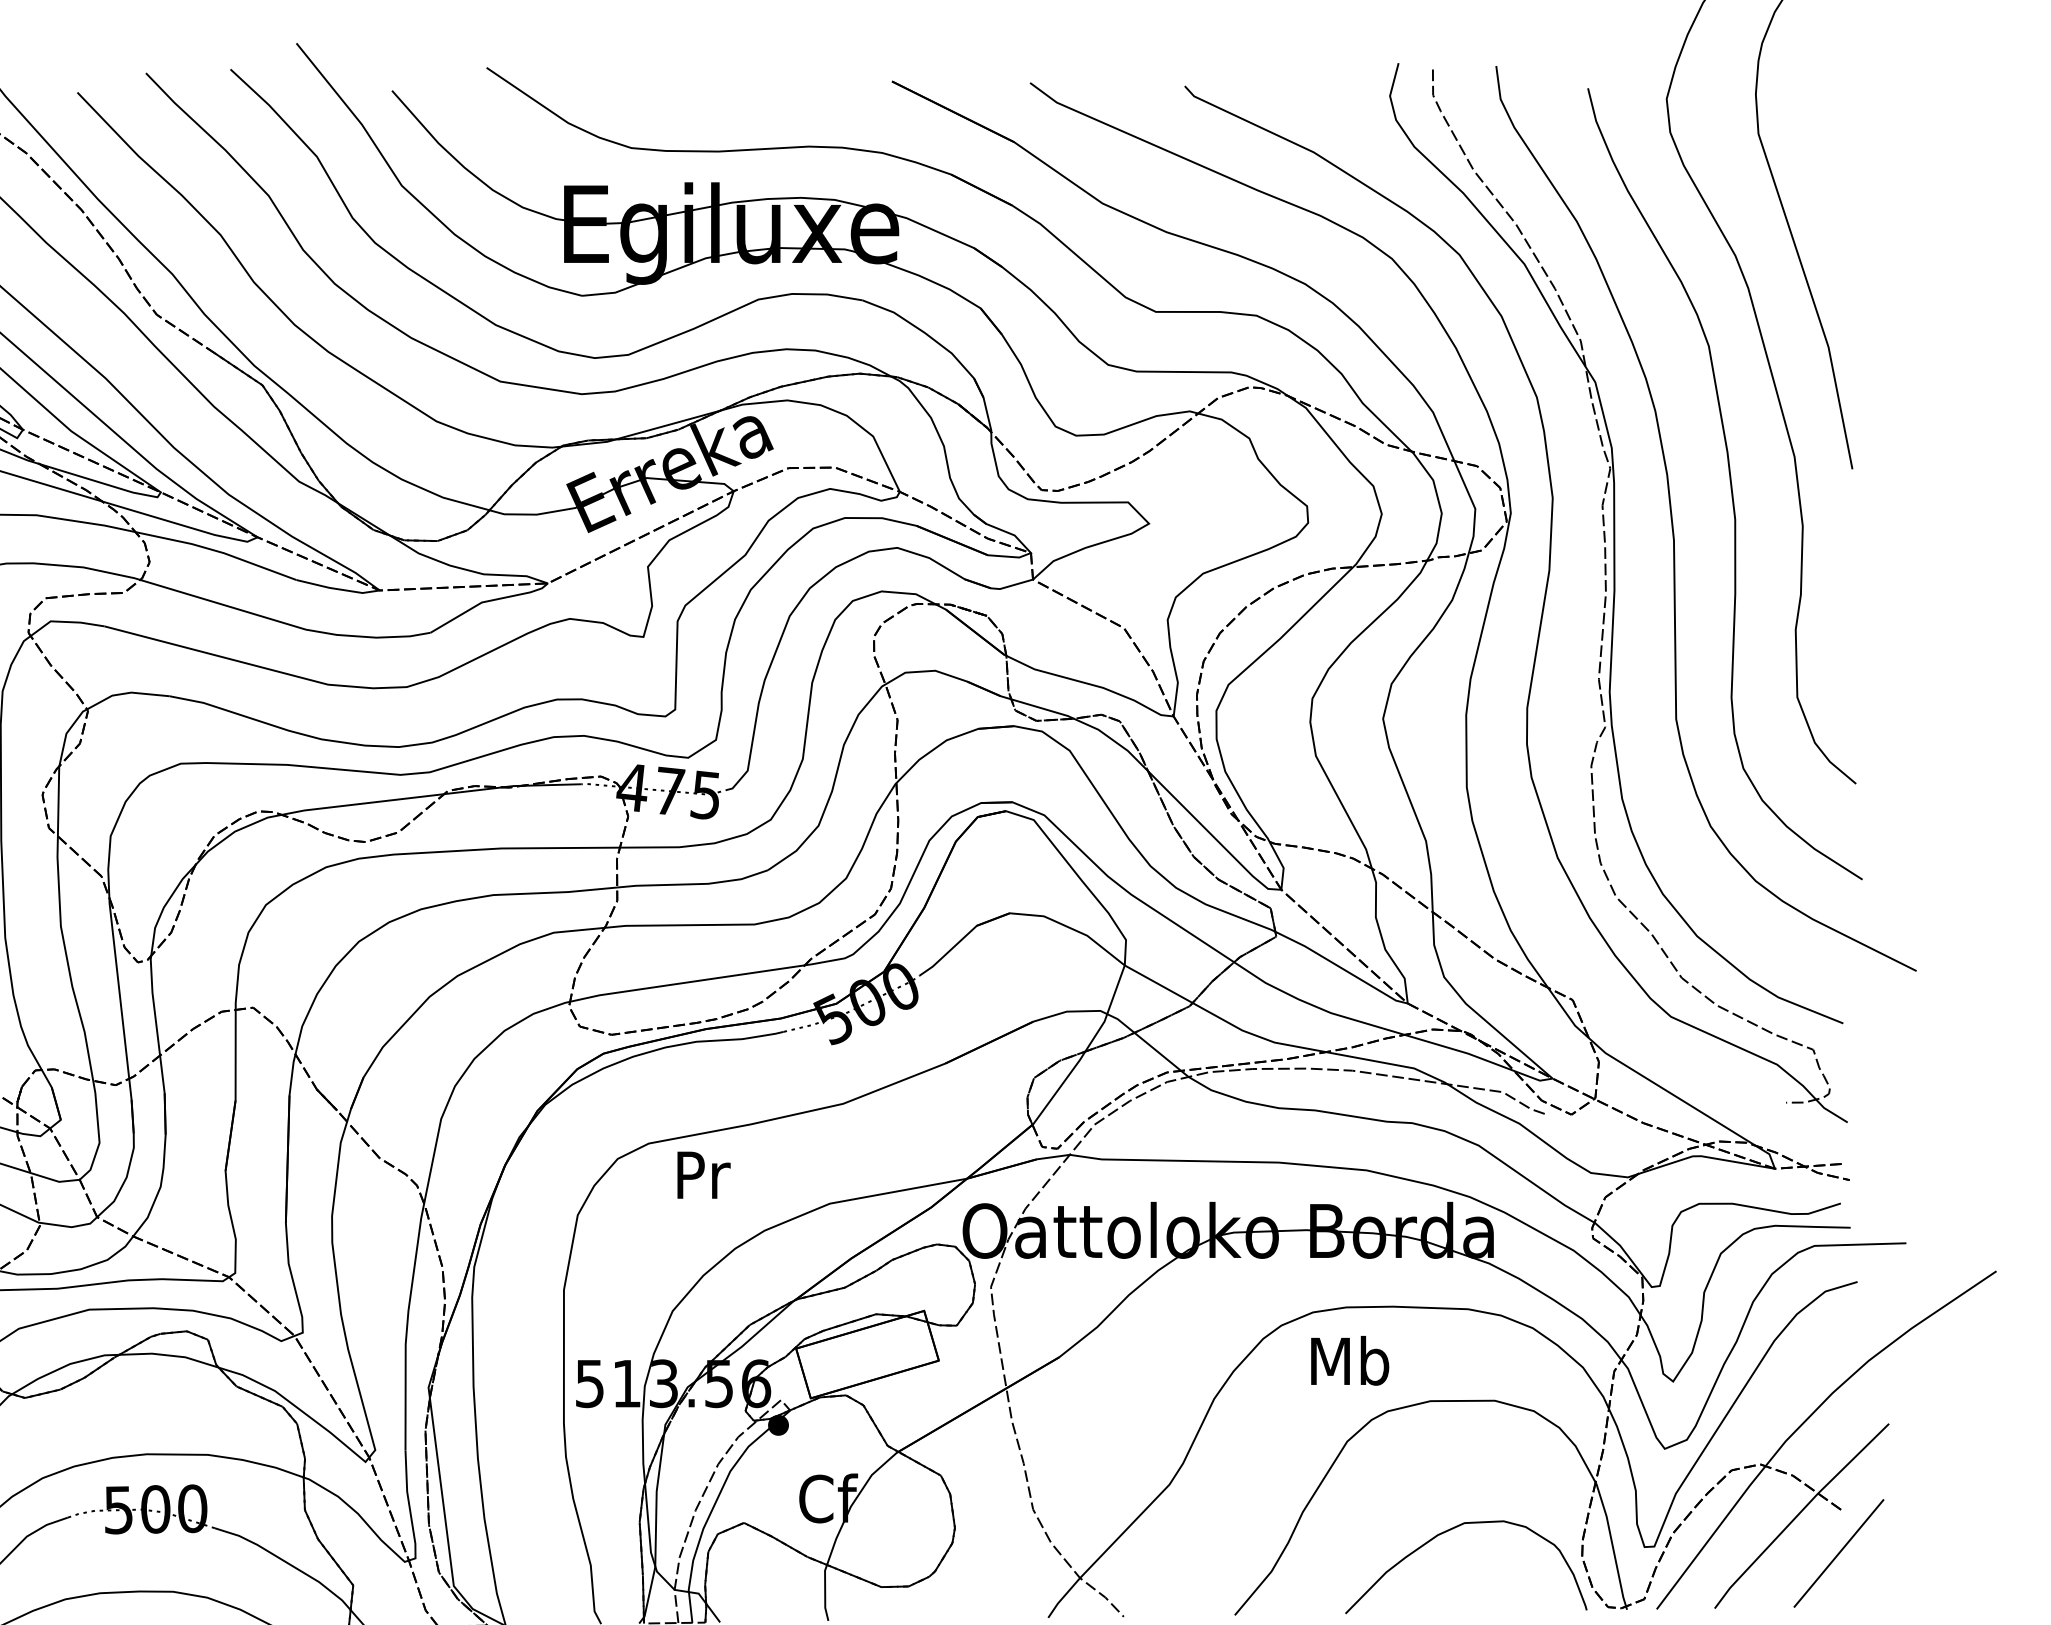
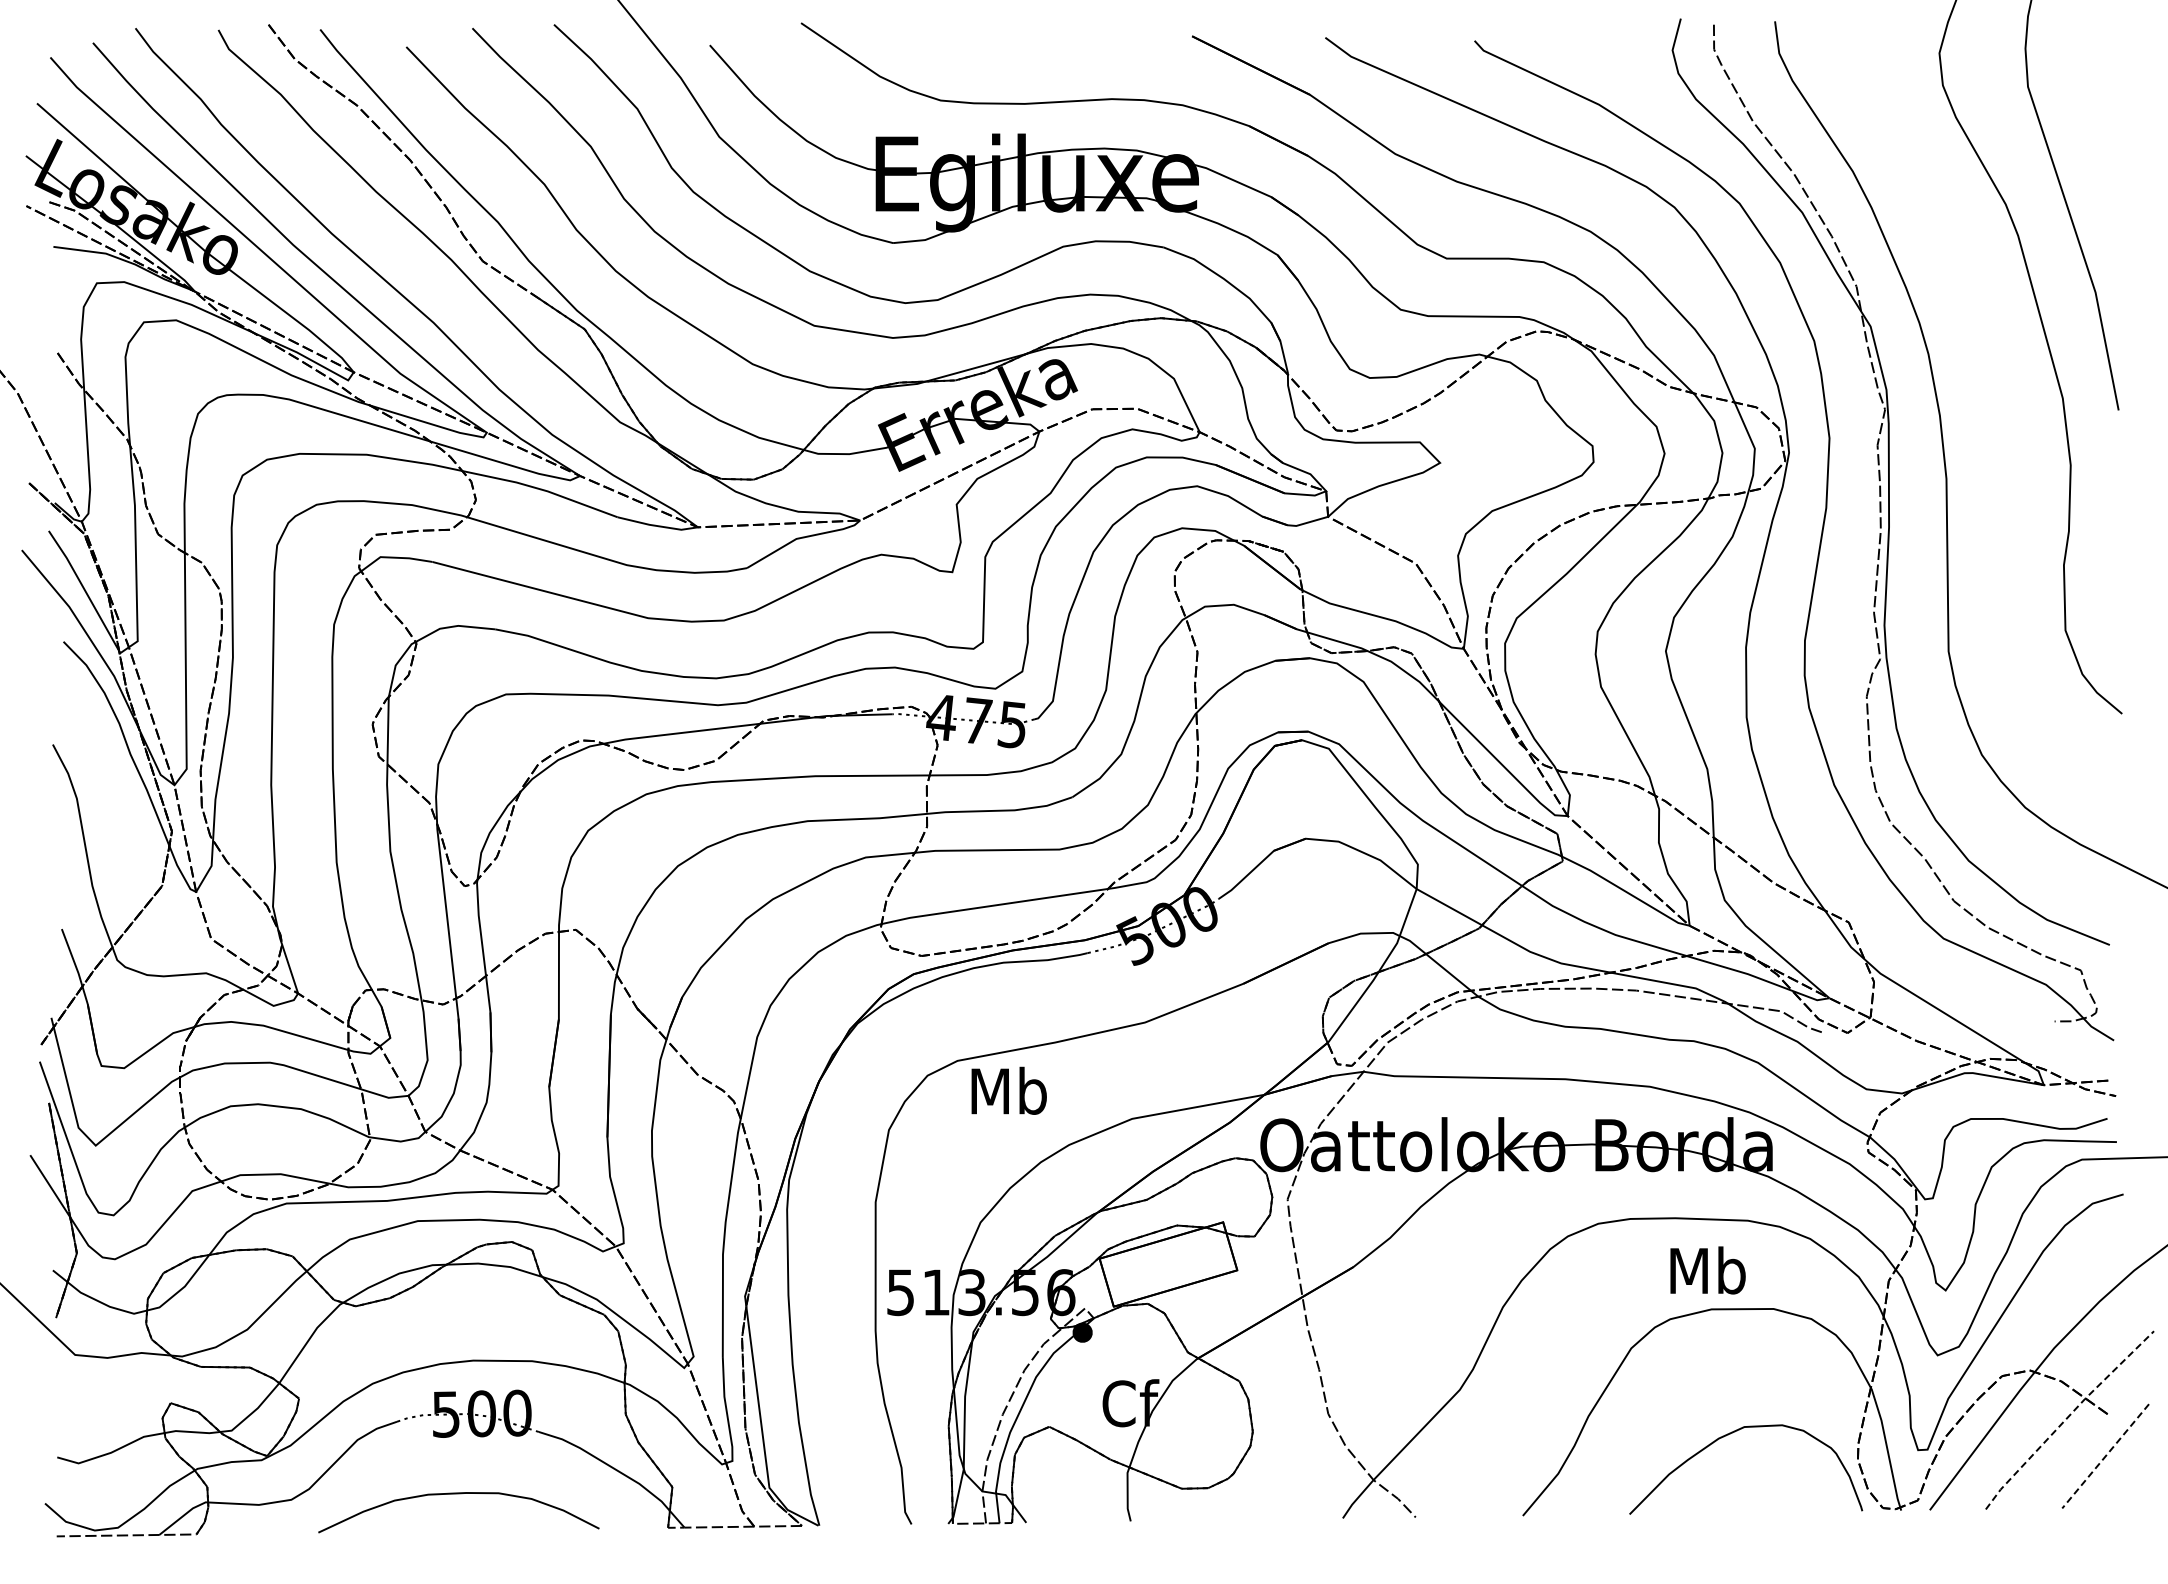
curve: (1729, 483) -> (2000, 424), removed
text: (701, 1174) -> (1008, 1090), Pr -> Mb
text: (1349, 1360) -> (1707, 1270), moved
line: (1799, 1513) -> (2067, 1417), solid -> dashed
line: (1838, 1553) -> (2105, 1456), solid -> dashed

